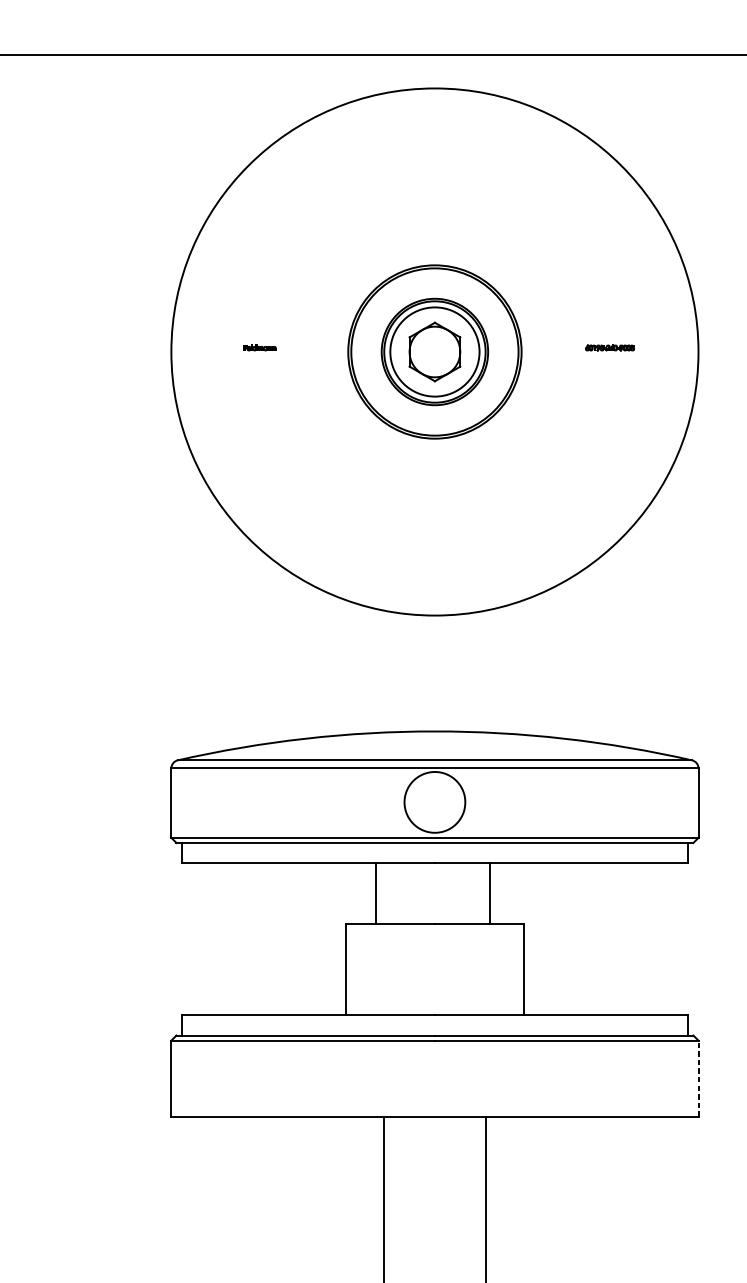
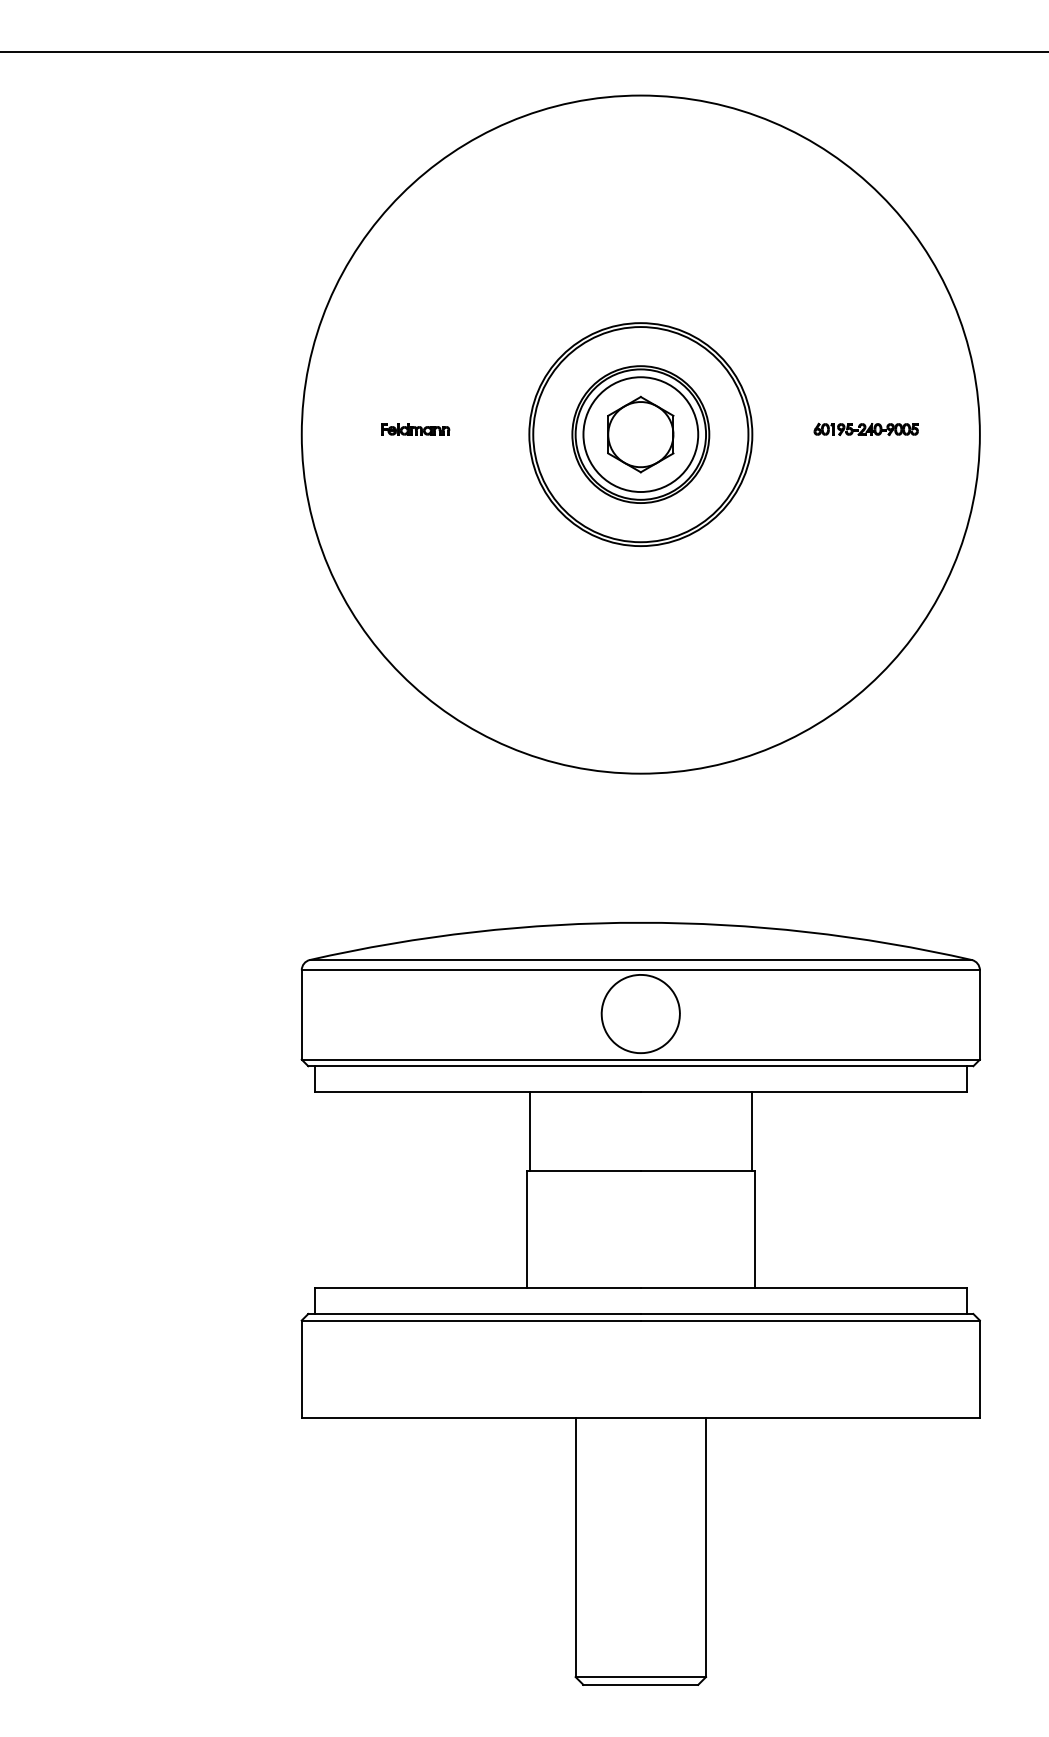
part: (259, 348) -> (415, 429), size x1.67
part: (609, 348) -> (865, 429), size x1.67
line: (376, 893) -> (530, 1131), moved
line: (489, 893) -> (751, 1131), moved
line: (698, 1078) -> (979, 1369), dashed -> solid

